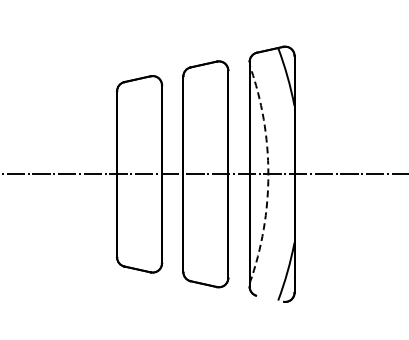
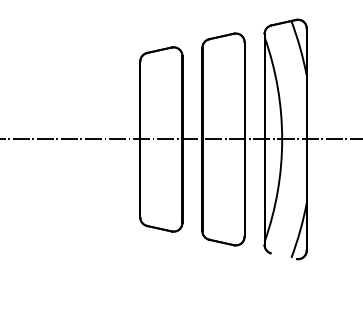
arc: (268, 174) -> (282, 139), dashed -> solid

